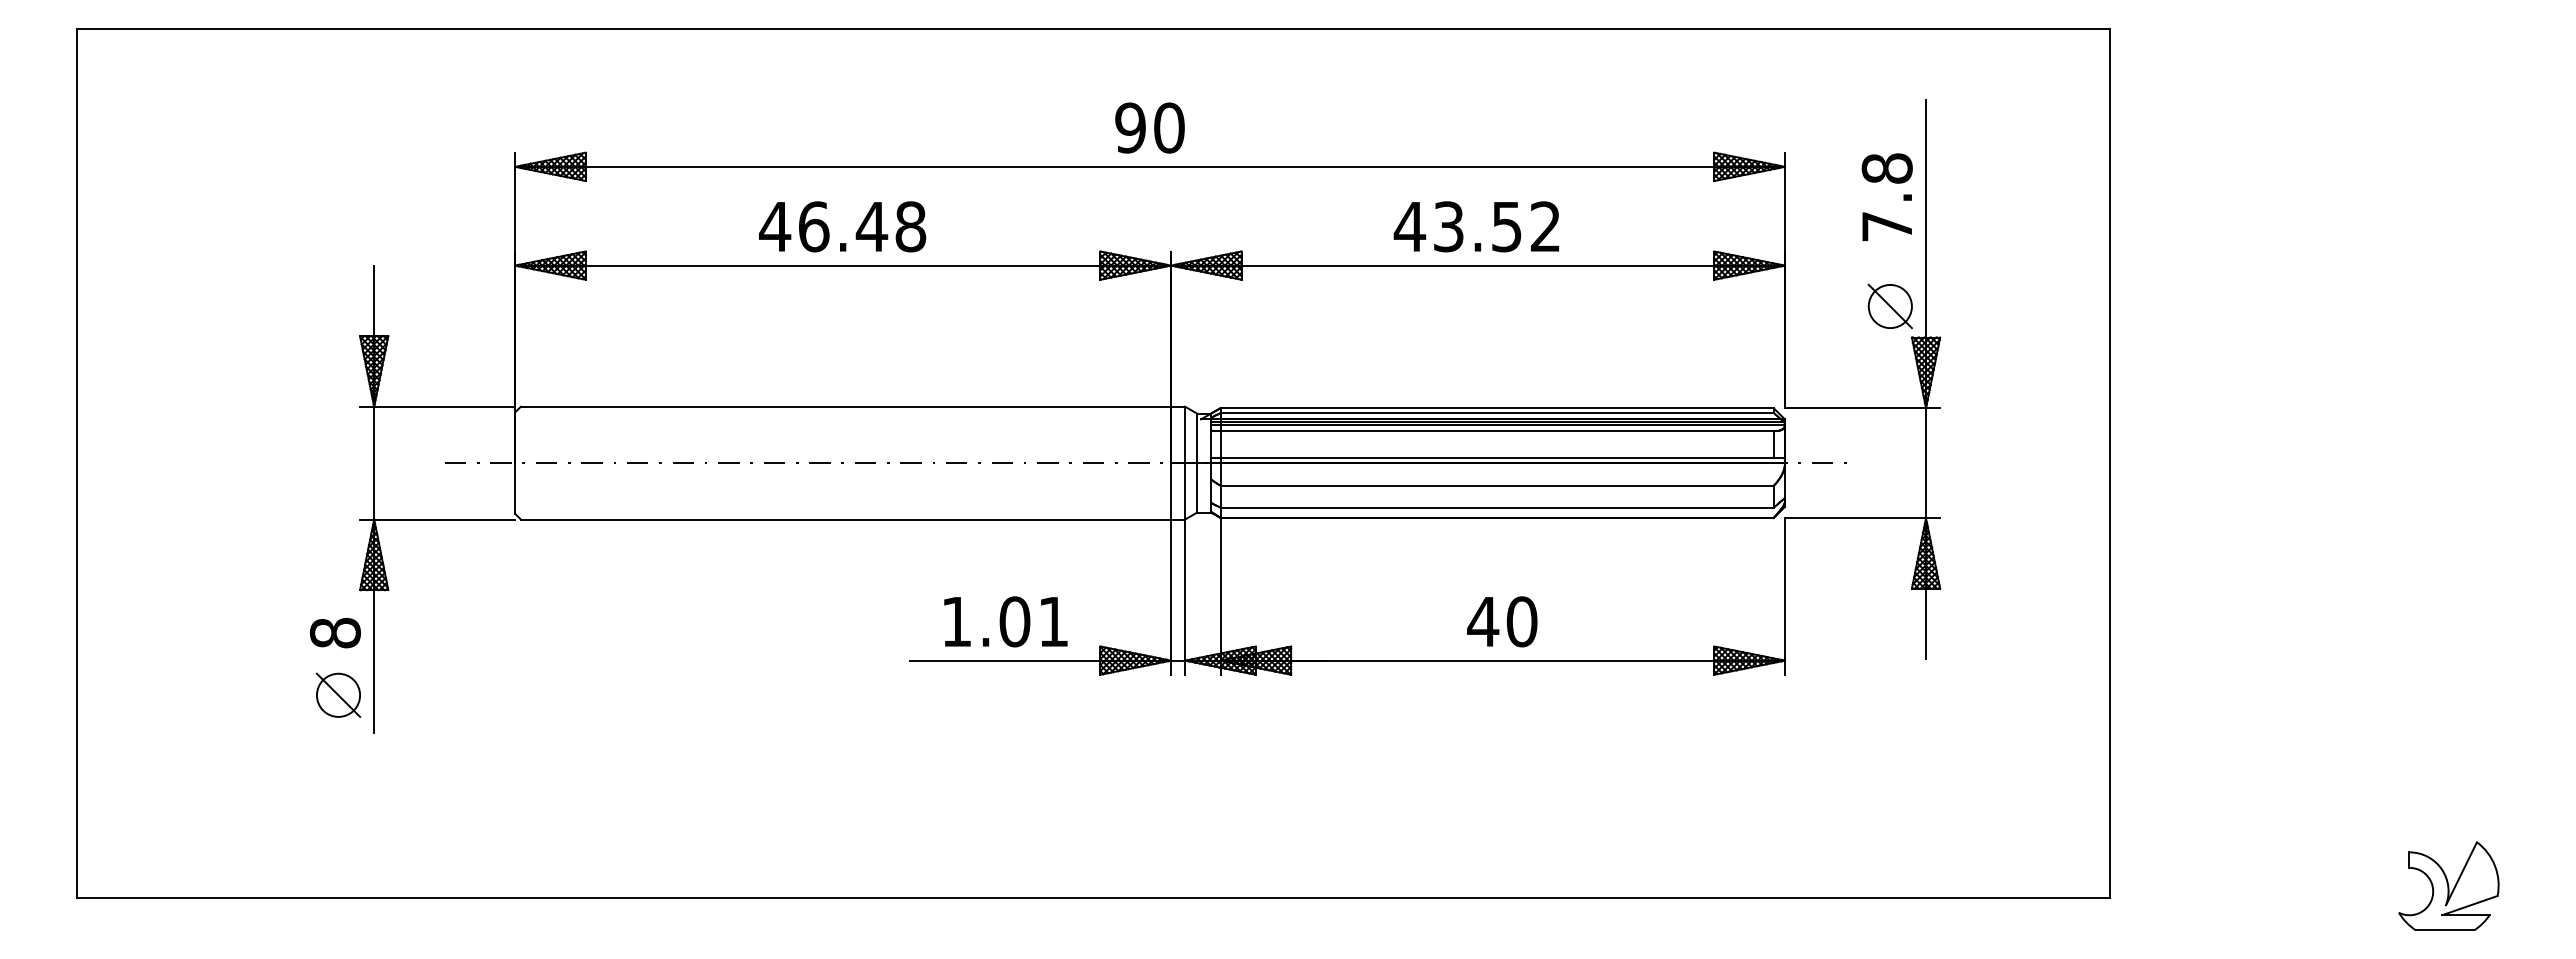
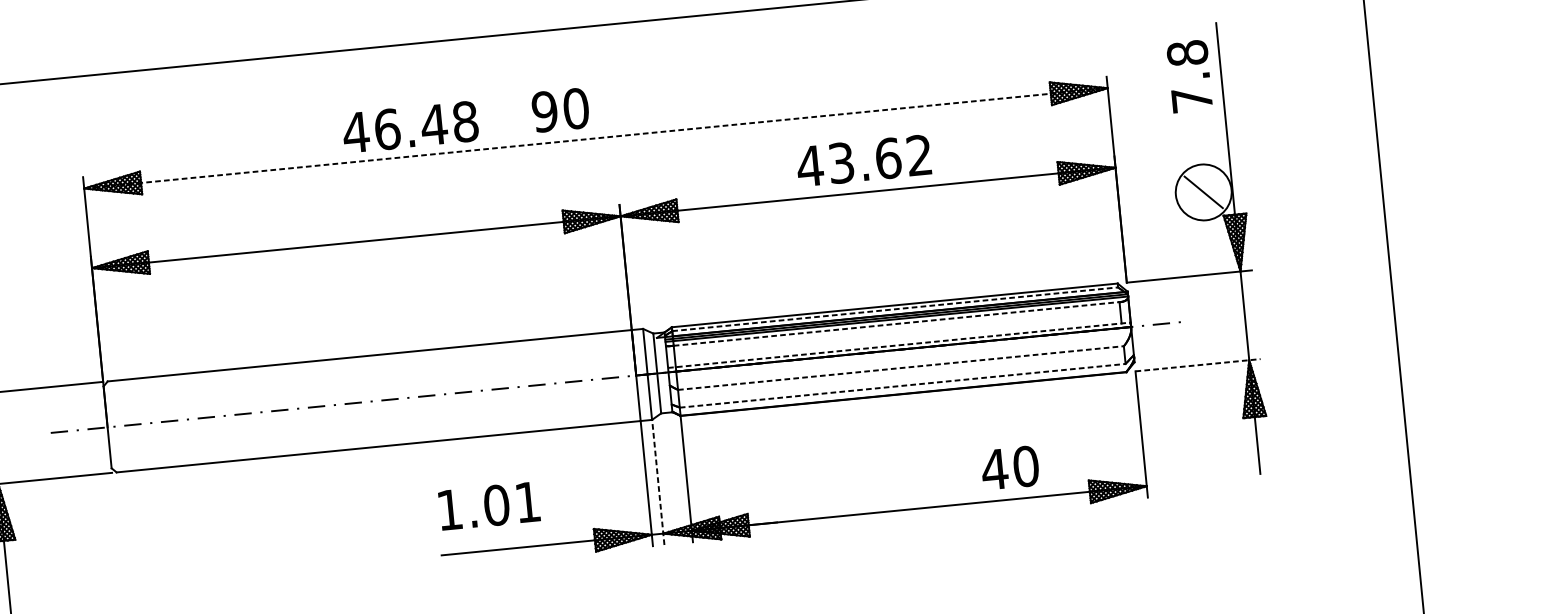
text: (1149, 127) -> (560, 109), moved
line: (1150, 166) -> (596, 138), solid -> dashed
text: (1886, 196) -> (1189, 75), moved
text: (842, 226) -> (410, 126), moved
text: (1507, 226) -> (888, 158), 43.52 -> 43.62
circle: (1889, 306) -> (1203, 192), size x1.6
line: (1497, 412) -> (895, 308), solid -> dashed
line: (1497, 431) -> (896, 324), solid -> dashed
line: (1497, 457) -> (898, 345), solid -> dashed
line: (1497, 485) -> (901, 367), solid -> dashed
line: (1497, 507) -> (902, 385), solid -> dashed
line: (1862, 518) -> (1198, 365), solid -> dashed
line: (1185, 597) -> (658, 482), solid -> dashed
text: (1005, 621) -> (489, 505), moved
text: (1502, 621) -> (1010, 467), moved

